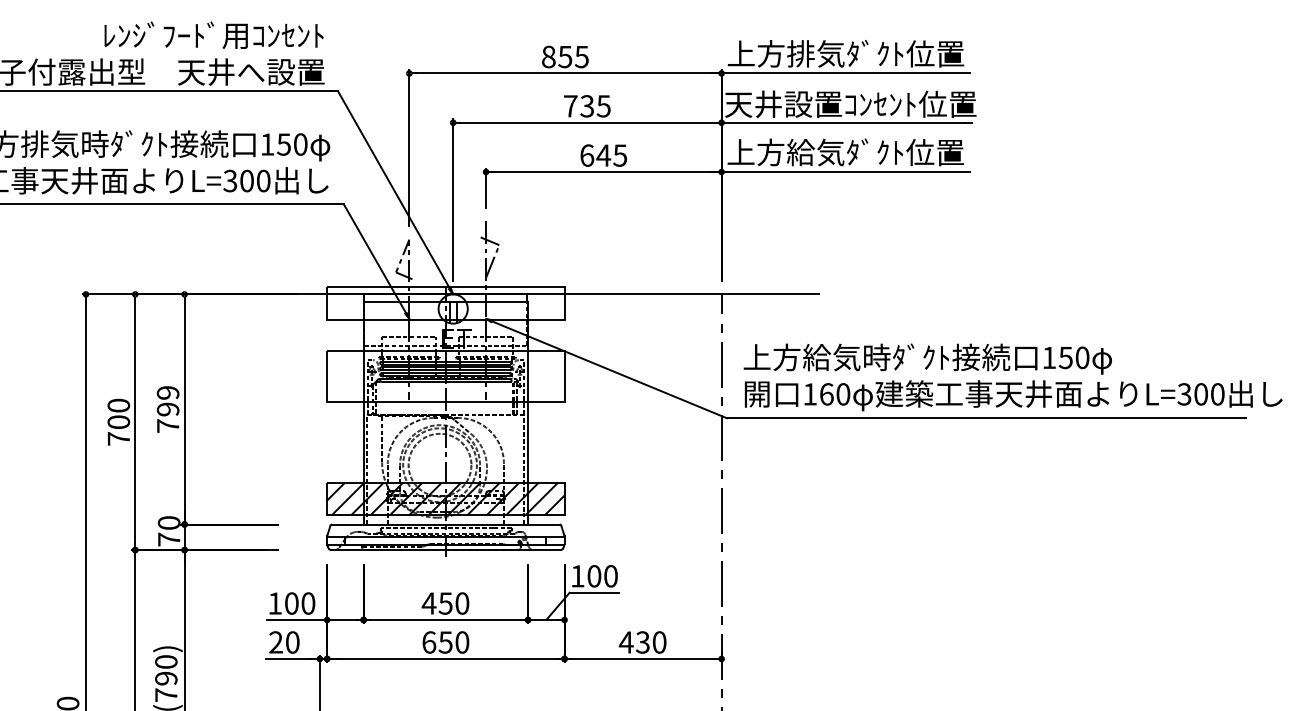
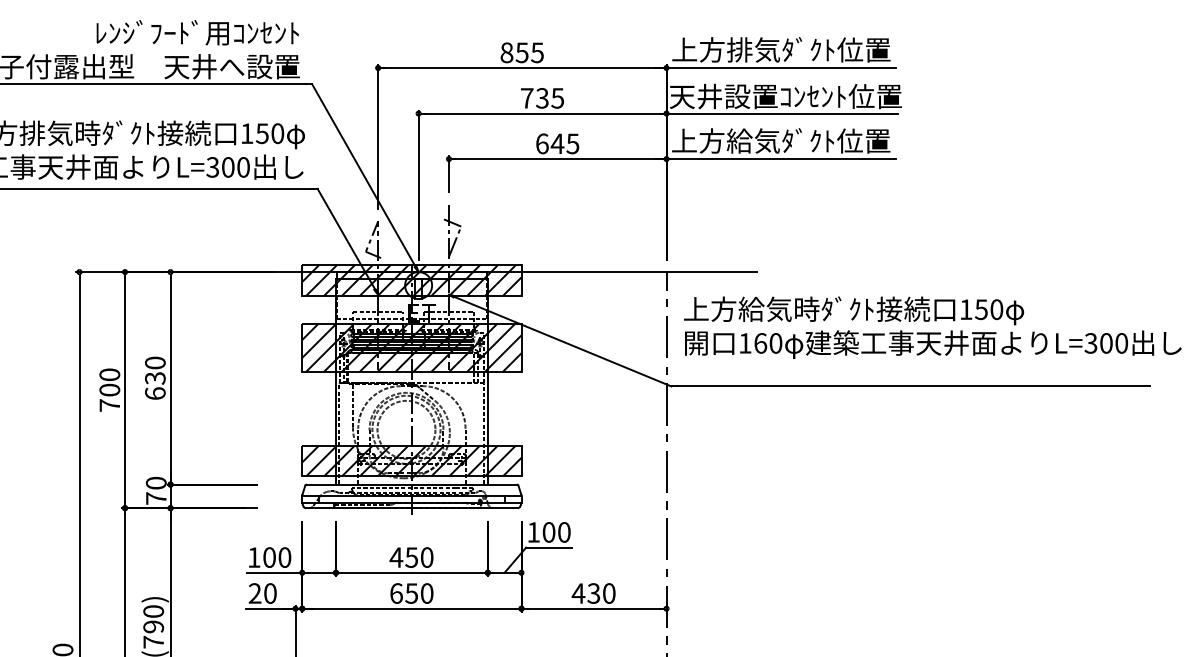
hatch: (445, 303) -> (411, 280), added
hatch: (445, 376) -> (411, 347), added
text: (1012, 377) -> (932, 327), moved
text: (168, 408) -> (155, 377), 799 -> 630

